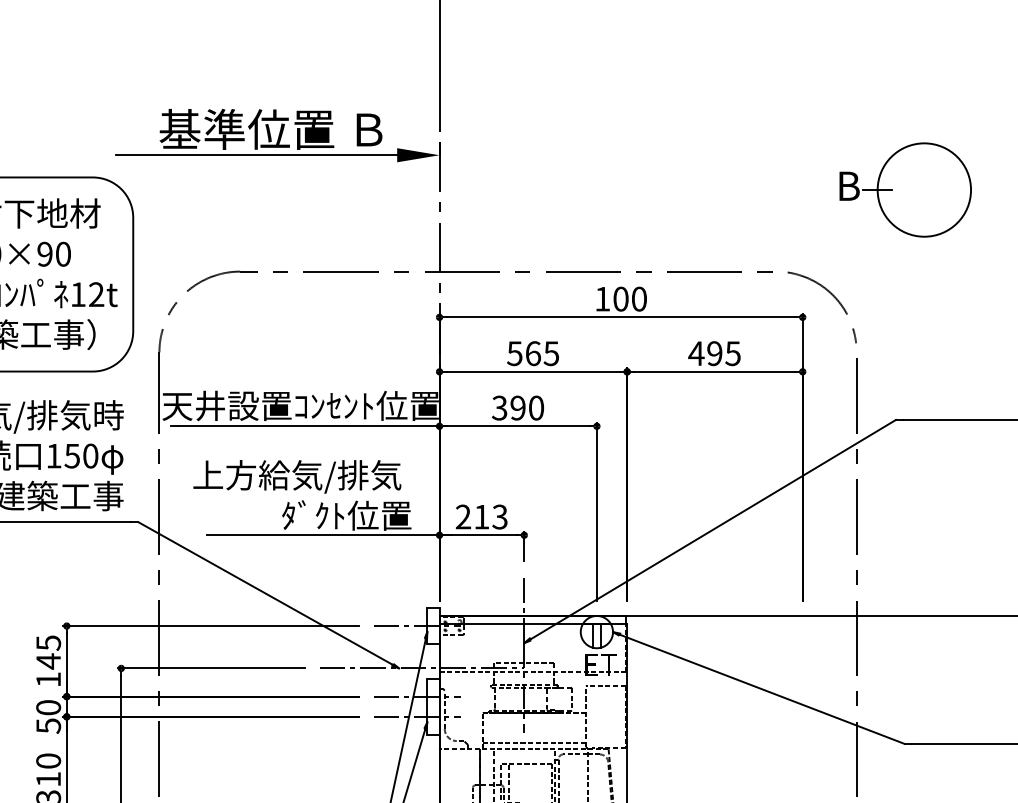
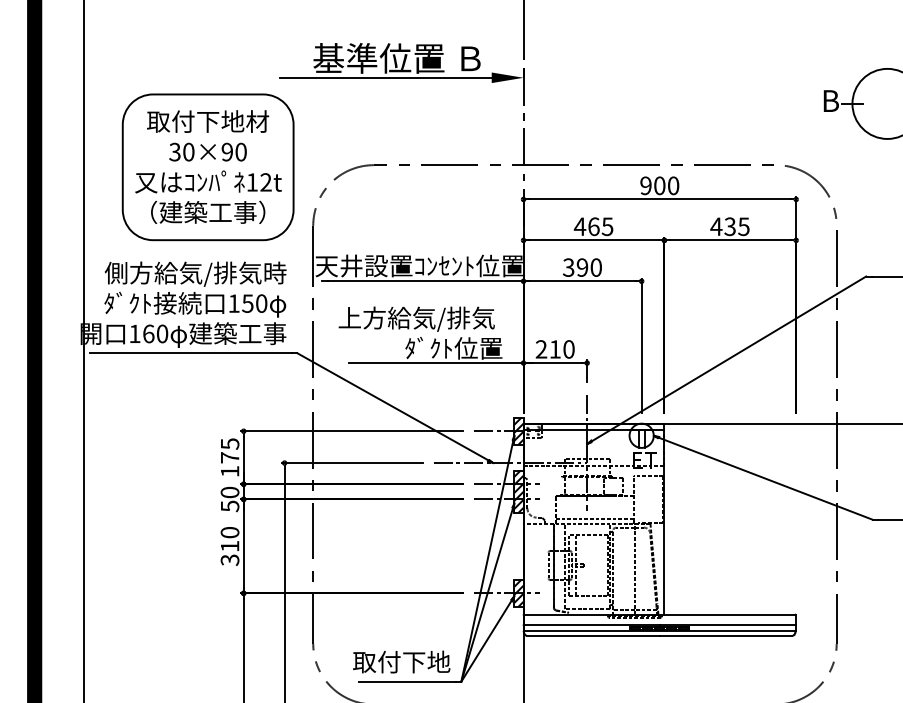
text: (602, 298) -> (645, 185), 100 -> 900
text: (514, 353) -> (579, 226), 565 -> 465
text: (713, 353) -> (729, 226), 495 -> 435
text: (499, 517) -> (568, 349), 213 -> 210
hatch: (432, 625) -> (518, 430), added
text: (49, 661) -> (230, 457), 145 -> 175
hatch: (432, 706) -> (518, 491), added

